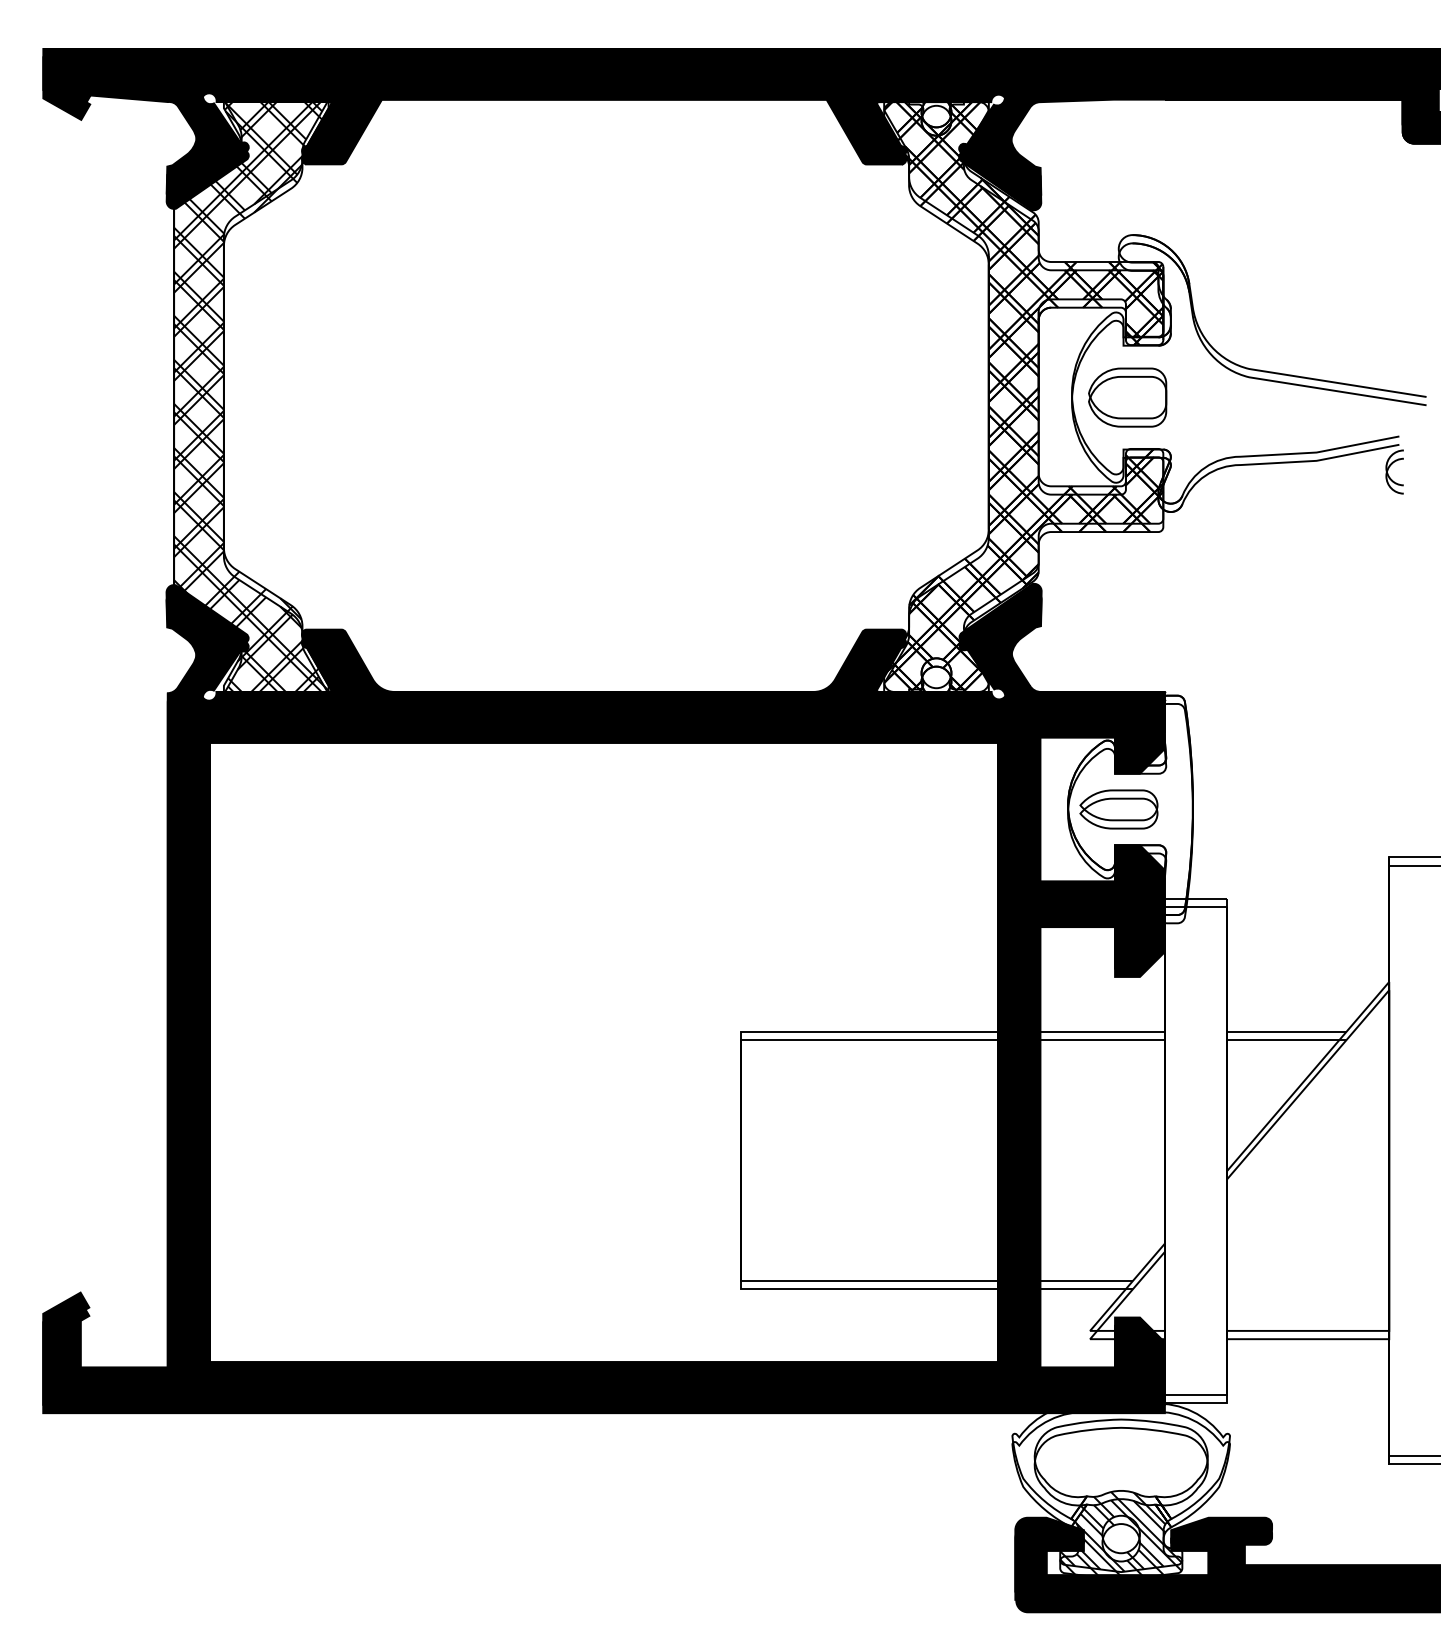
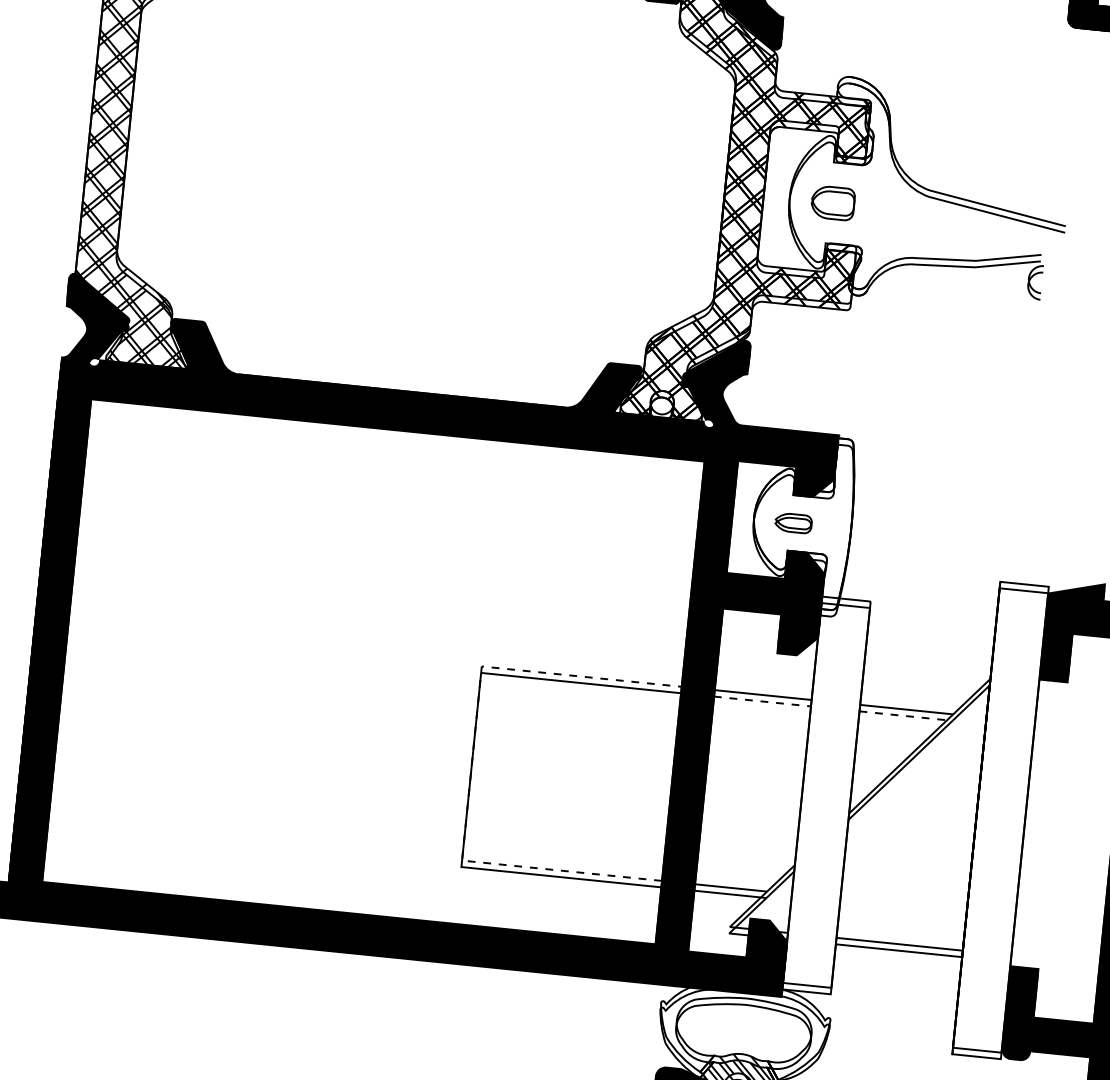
part: (1127, 397) -> (832, 203), size x0.7
part: (1118, 809) -> (793, 523), size x0.6
line: (1102, 1040) -> (762, 701), solid -> dashed
line: (1286, 1040) -> (905, 716), solid -> dashed
line: (741, 1156) -> (472, 763), solid -> dashed

